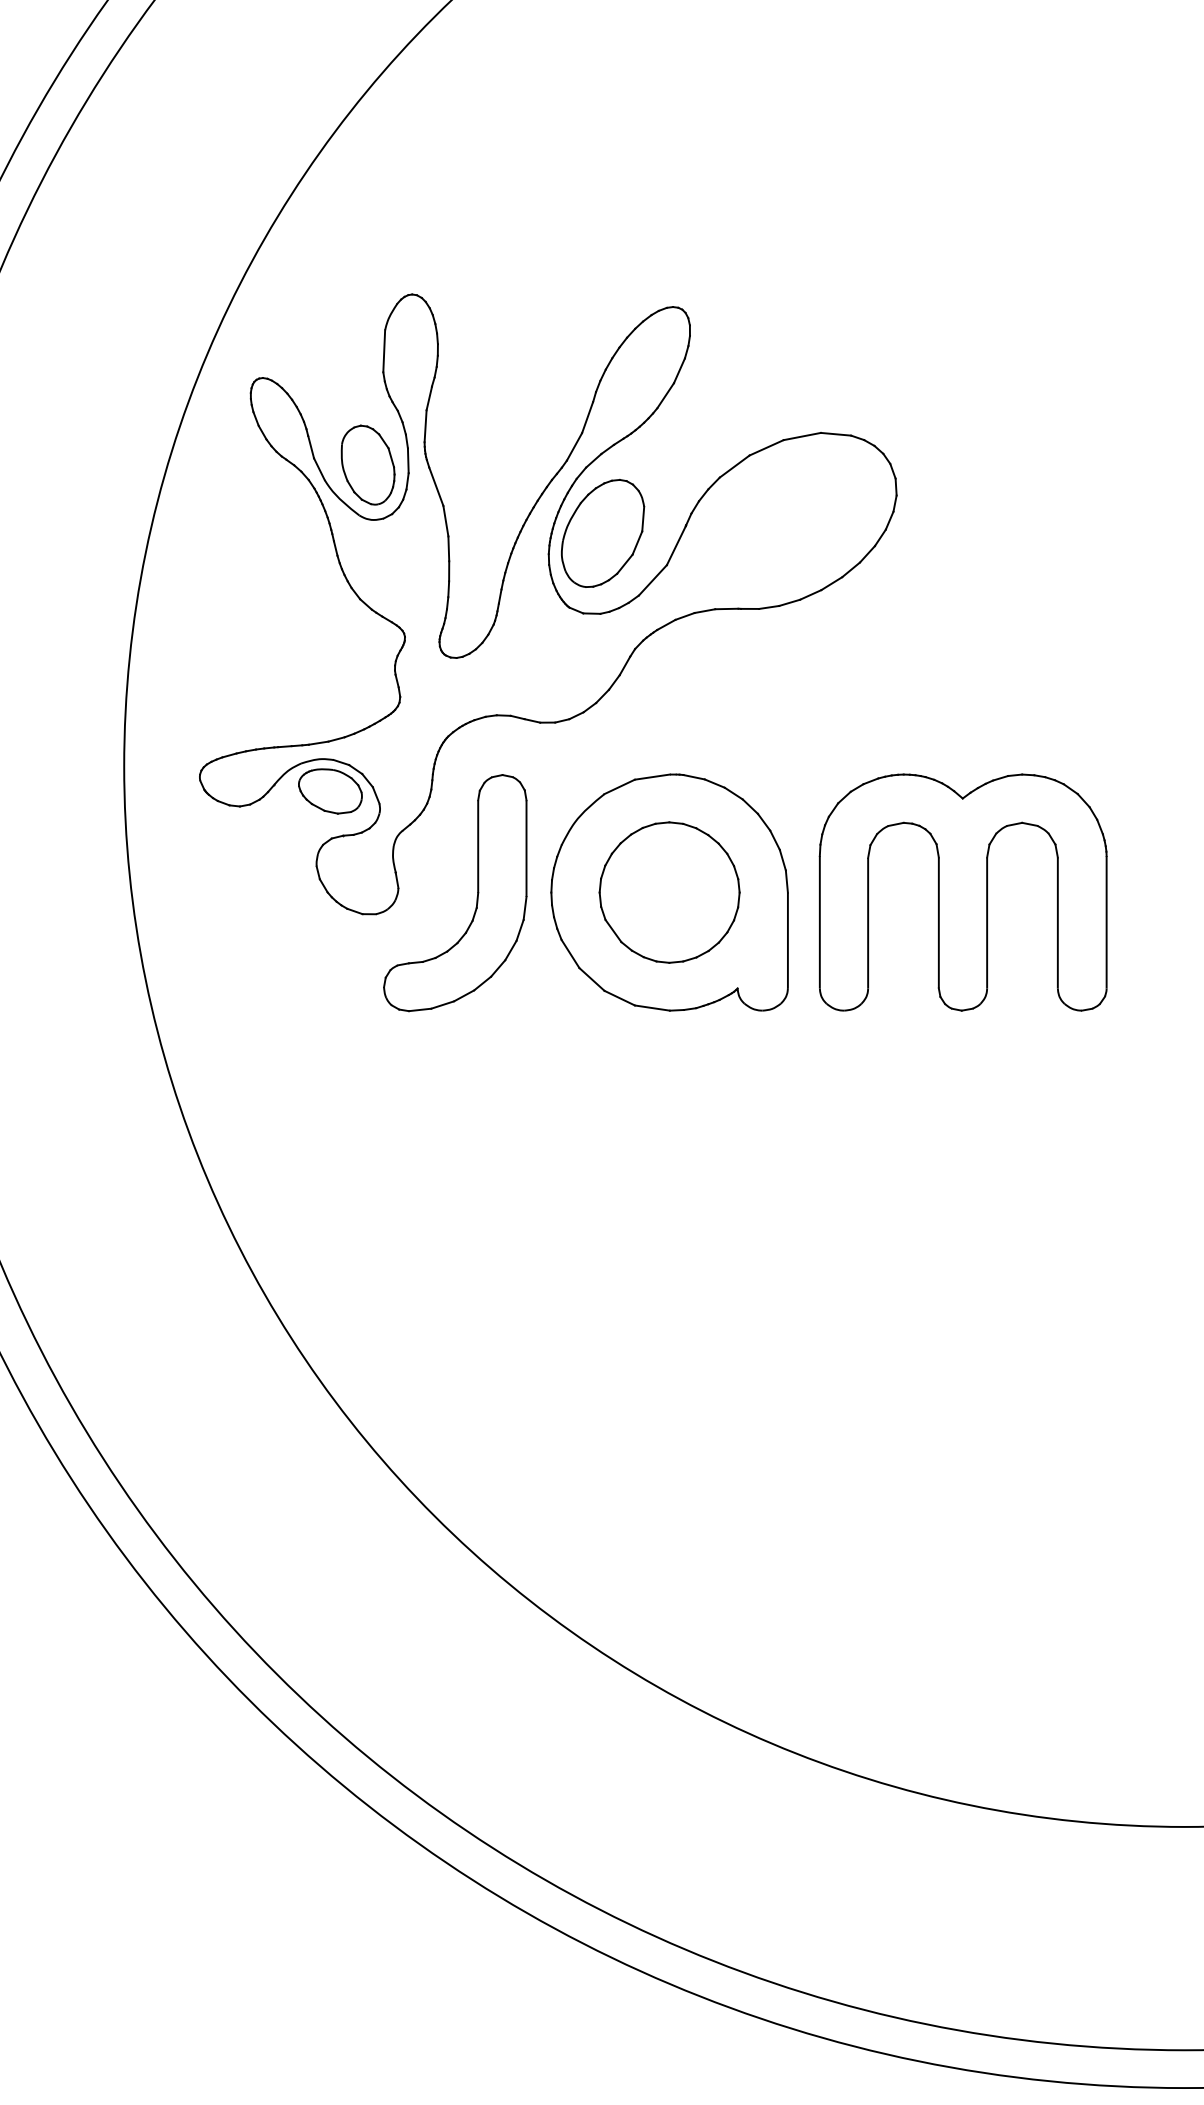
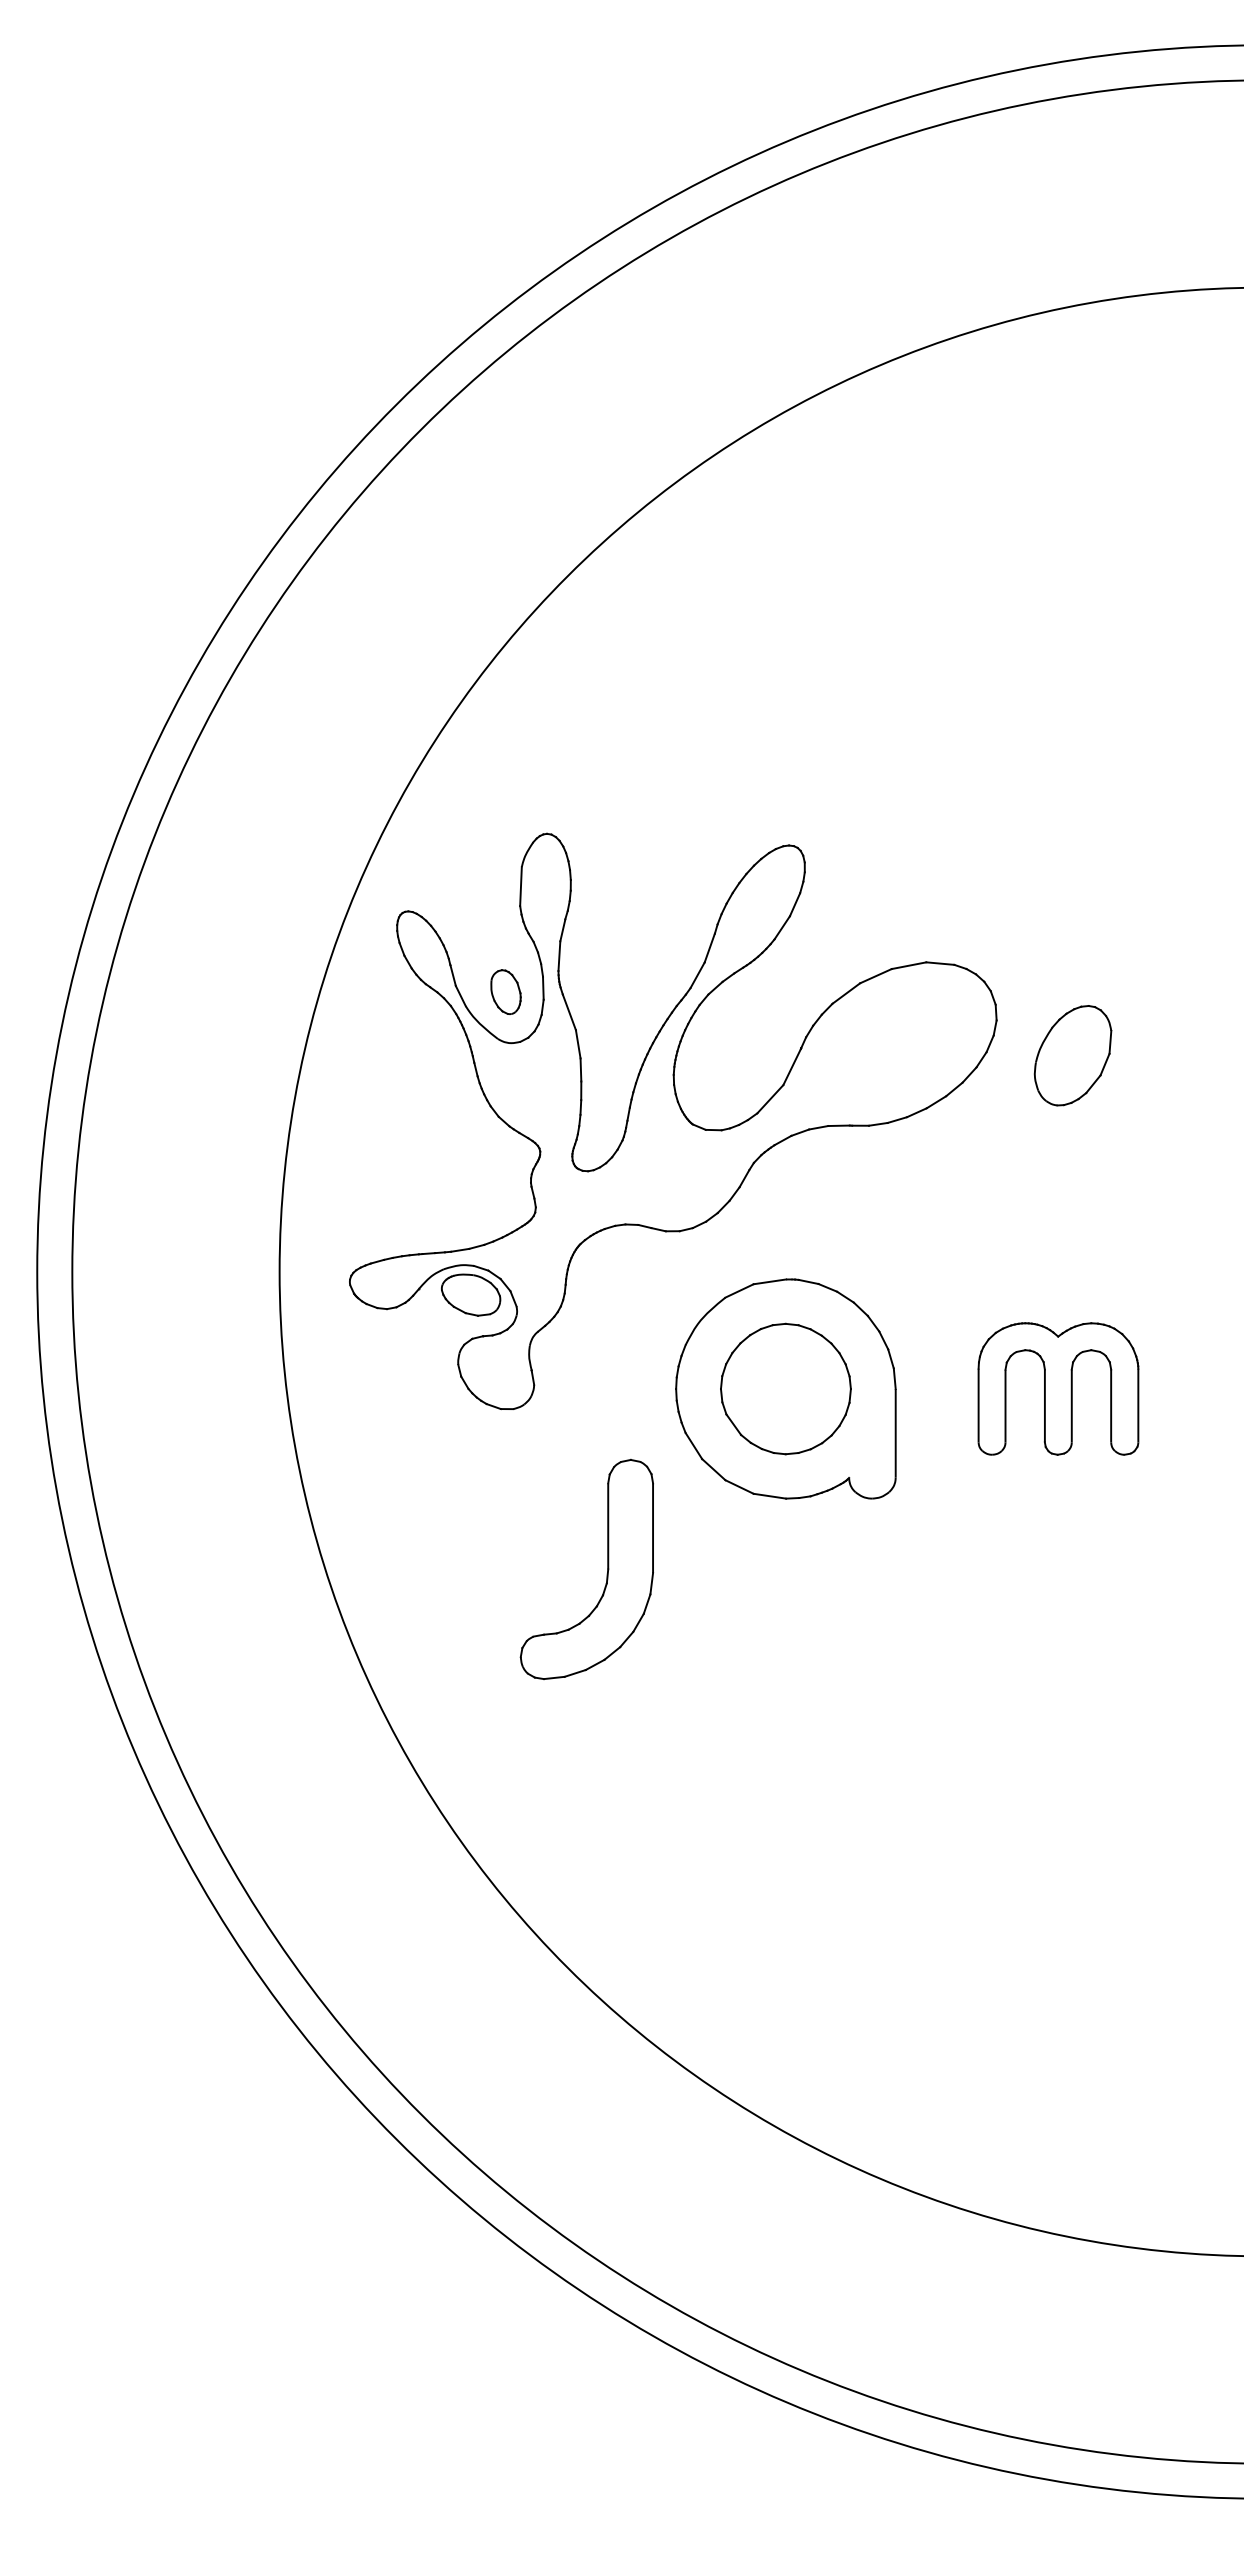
part: (367, 464) -> (505, 991), size x0.6
part: (602, 533) -> (1072, 1055), moved
part: (963, 892) -> (1058, 1388), size x0.6
part: (476, 897) -> (606, 1573), moved

